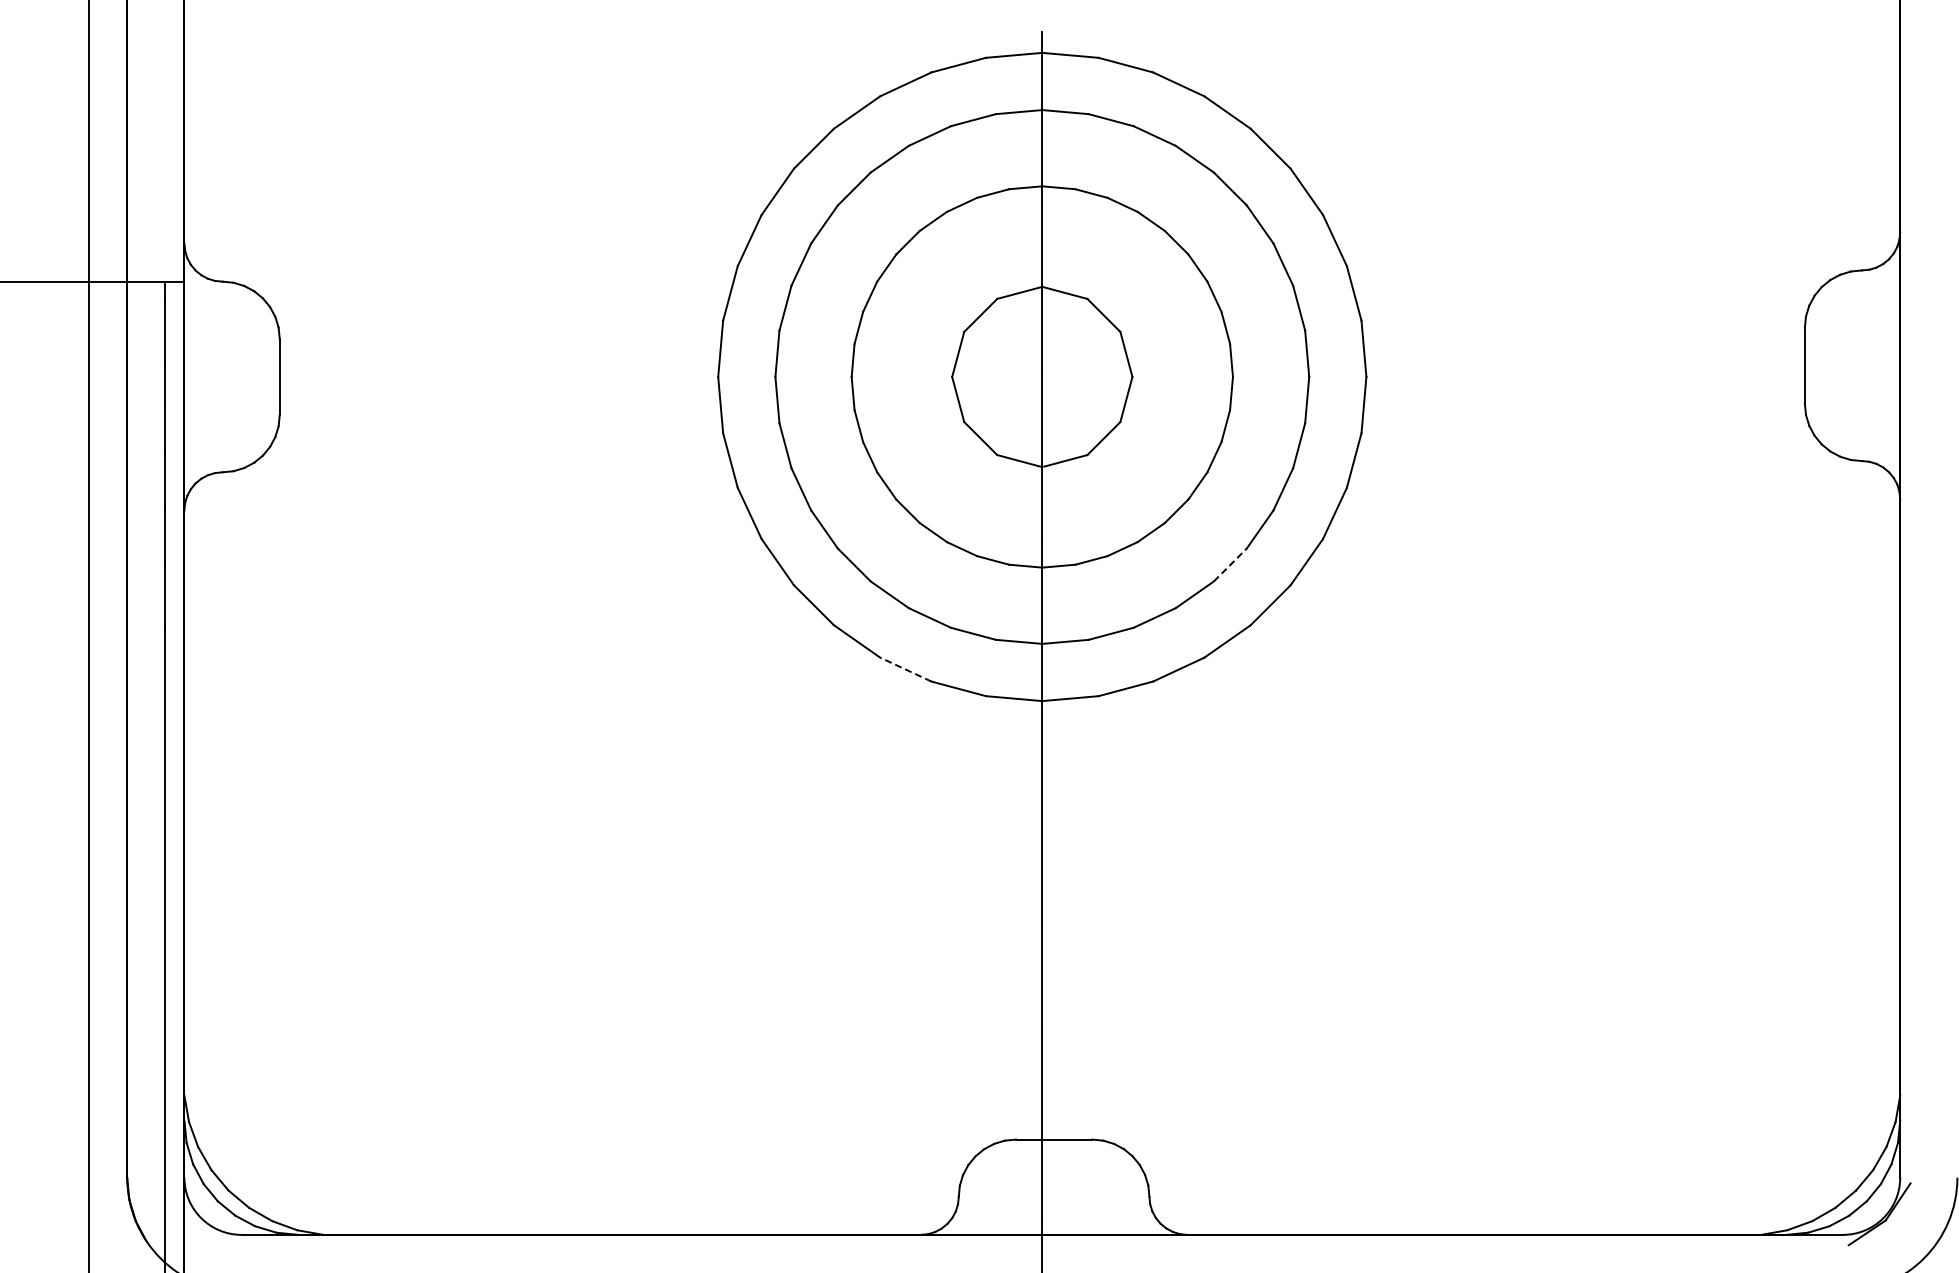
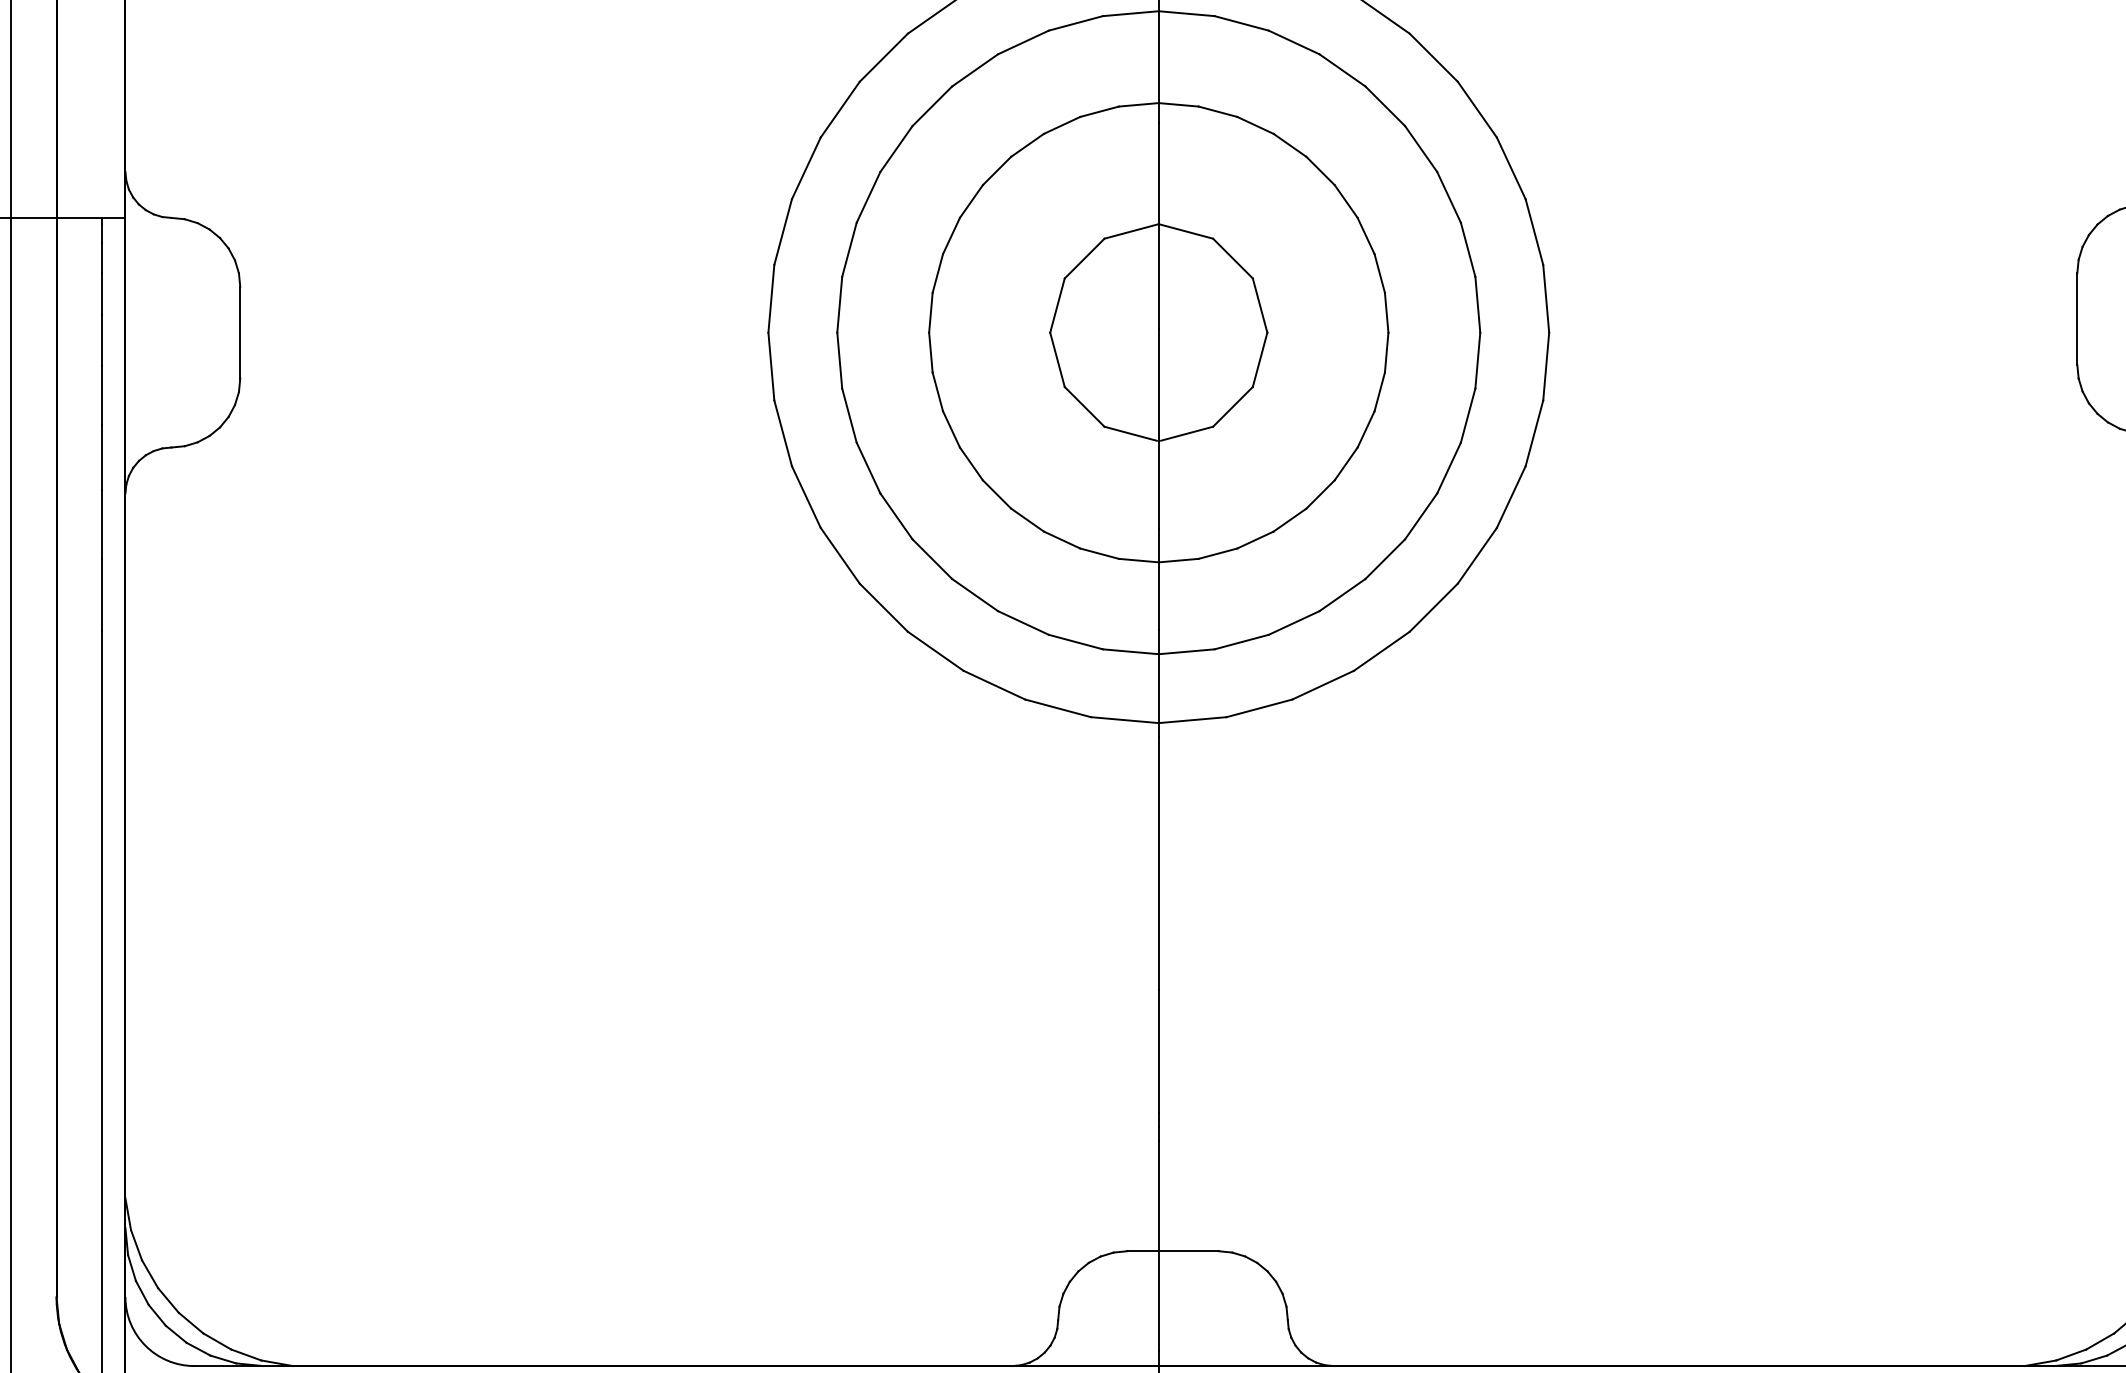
line: (1230, 564) -> (1385, 558), dashed -> solid
line: (905, 669) -> (993, 685), dashed -> solid

